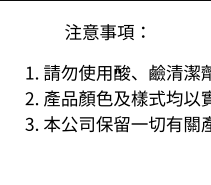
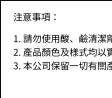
text: (104, 31) -> (34, 16), moved

